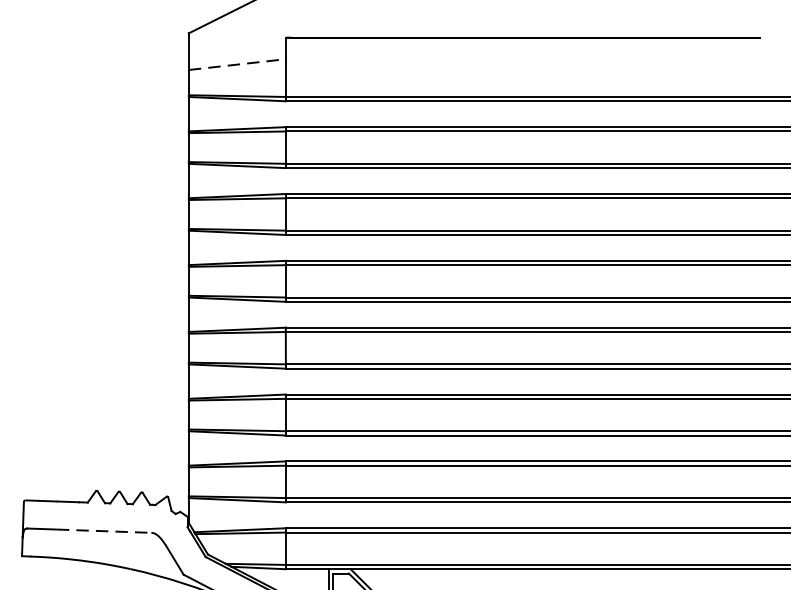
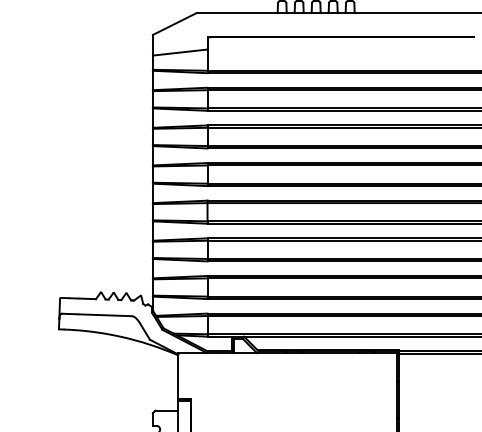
line: (237, 64) -> (180, 52), dashed -> solid
line: (104, 531) -> (105, 315), dashed -> solid

